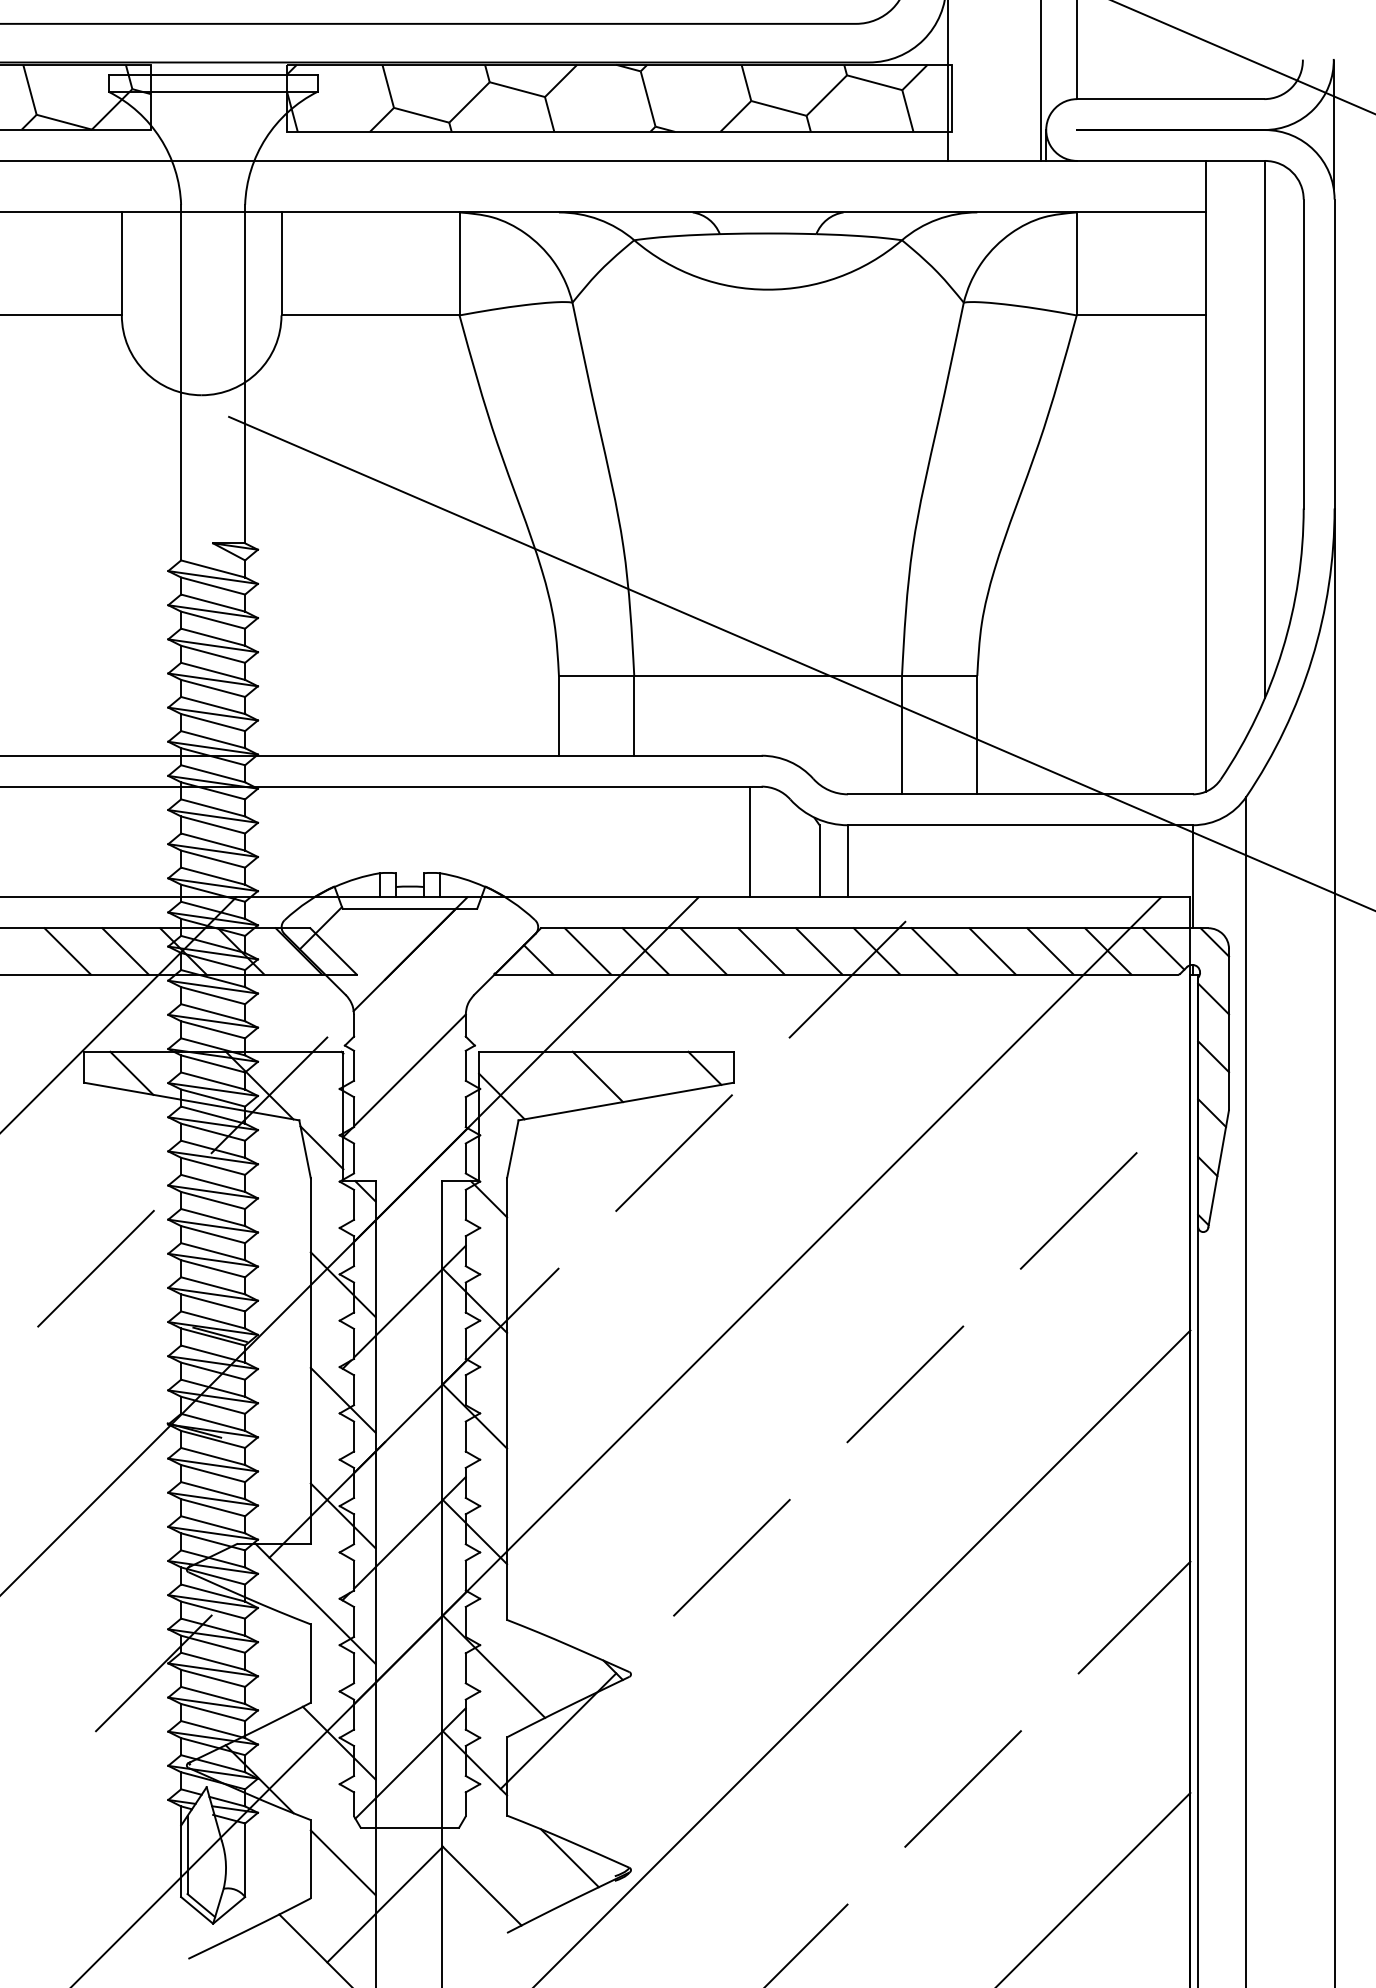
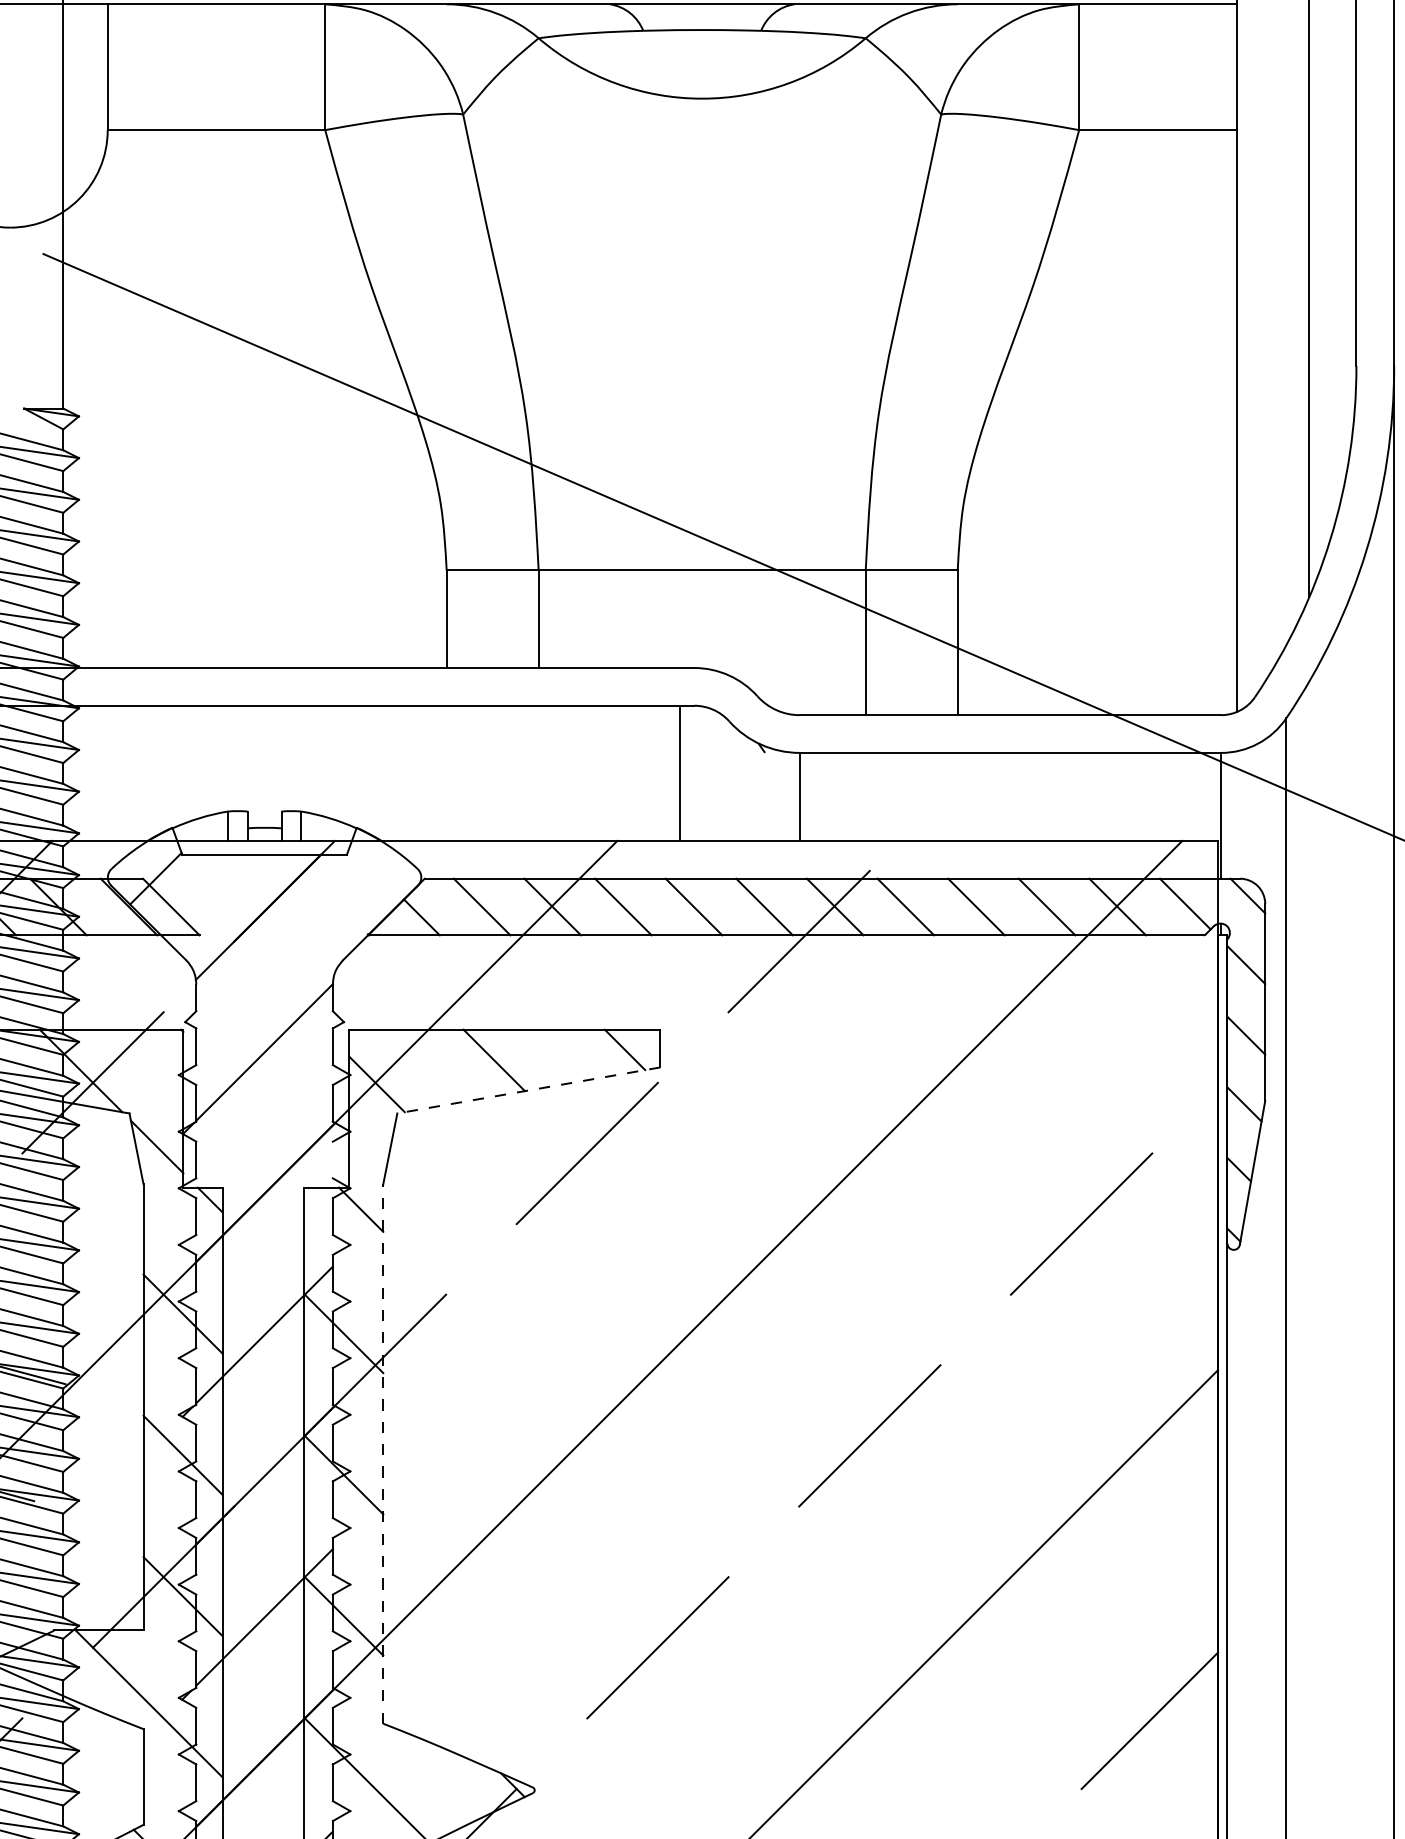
line: (819, 861) -> (764, 797), removed
line: (625, 1101) -> (527, 1090), solid -> dashed
line: (465, 1158) -> (332, 1160), removed
line: (507, 1399) -> (383, 1454), solid -> dashed

